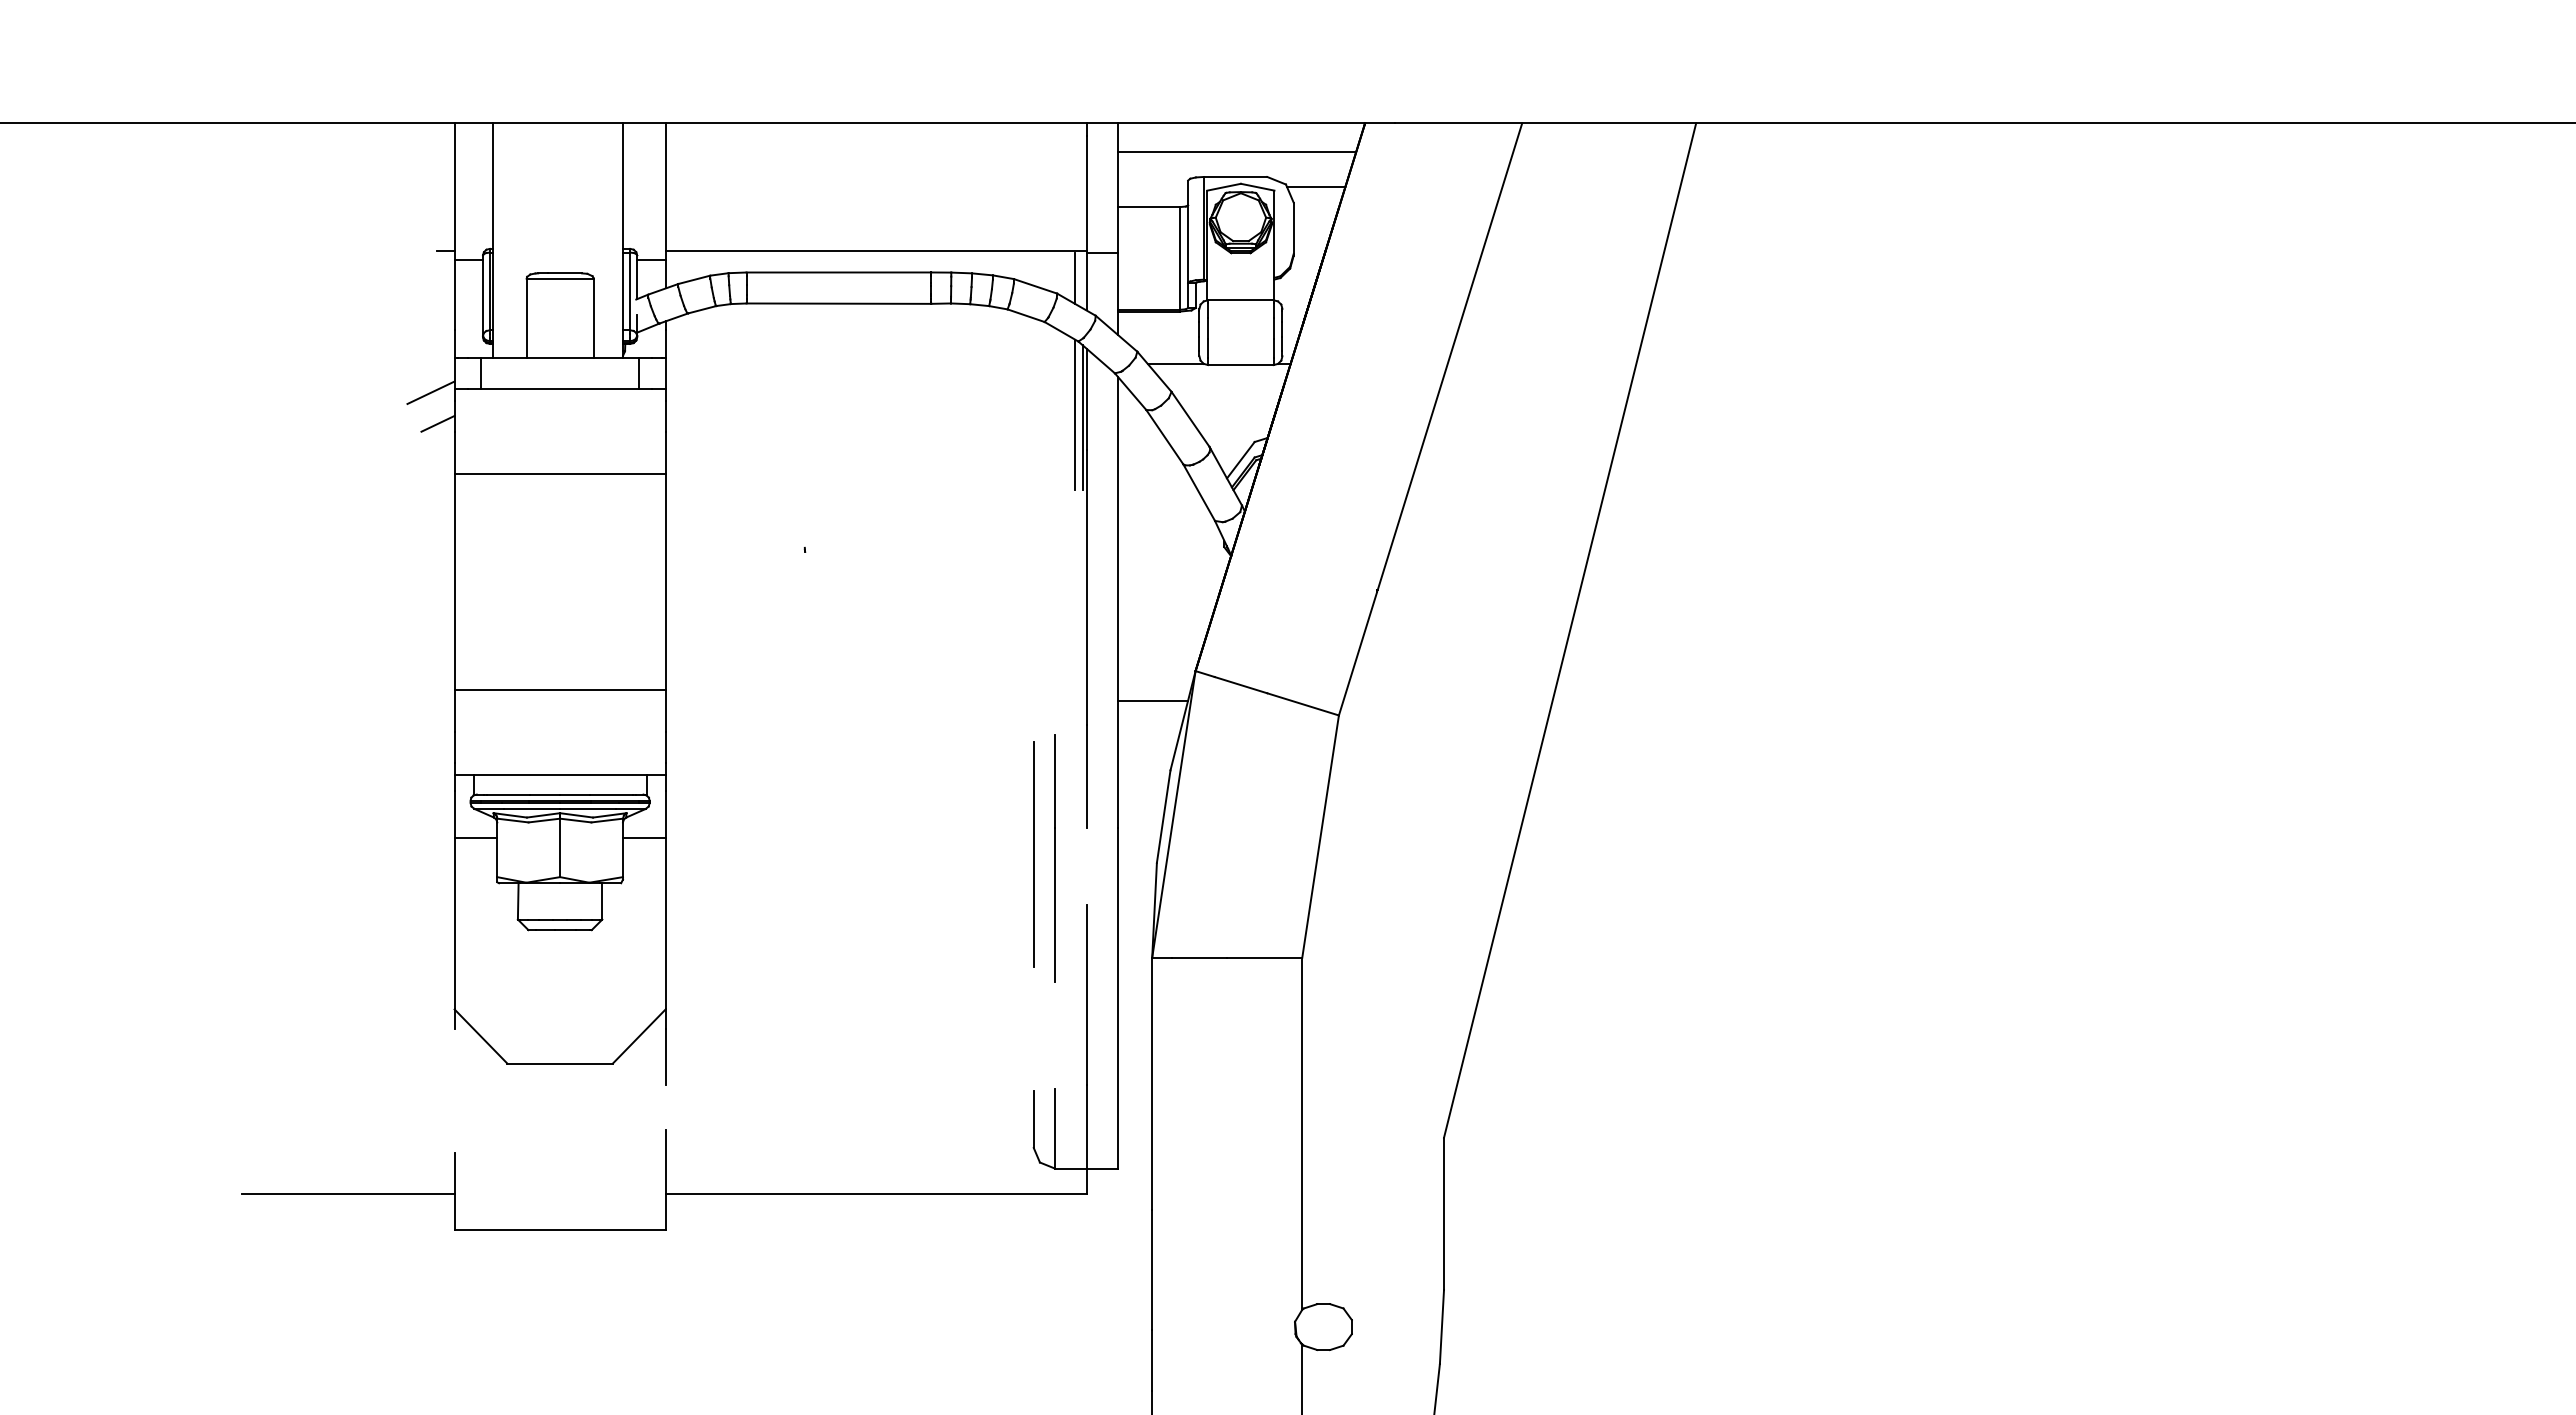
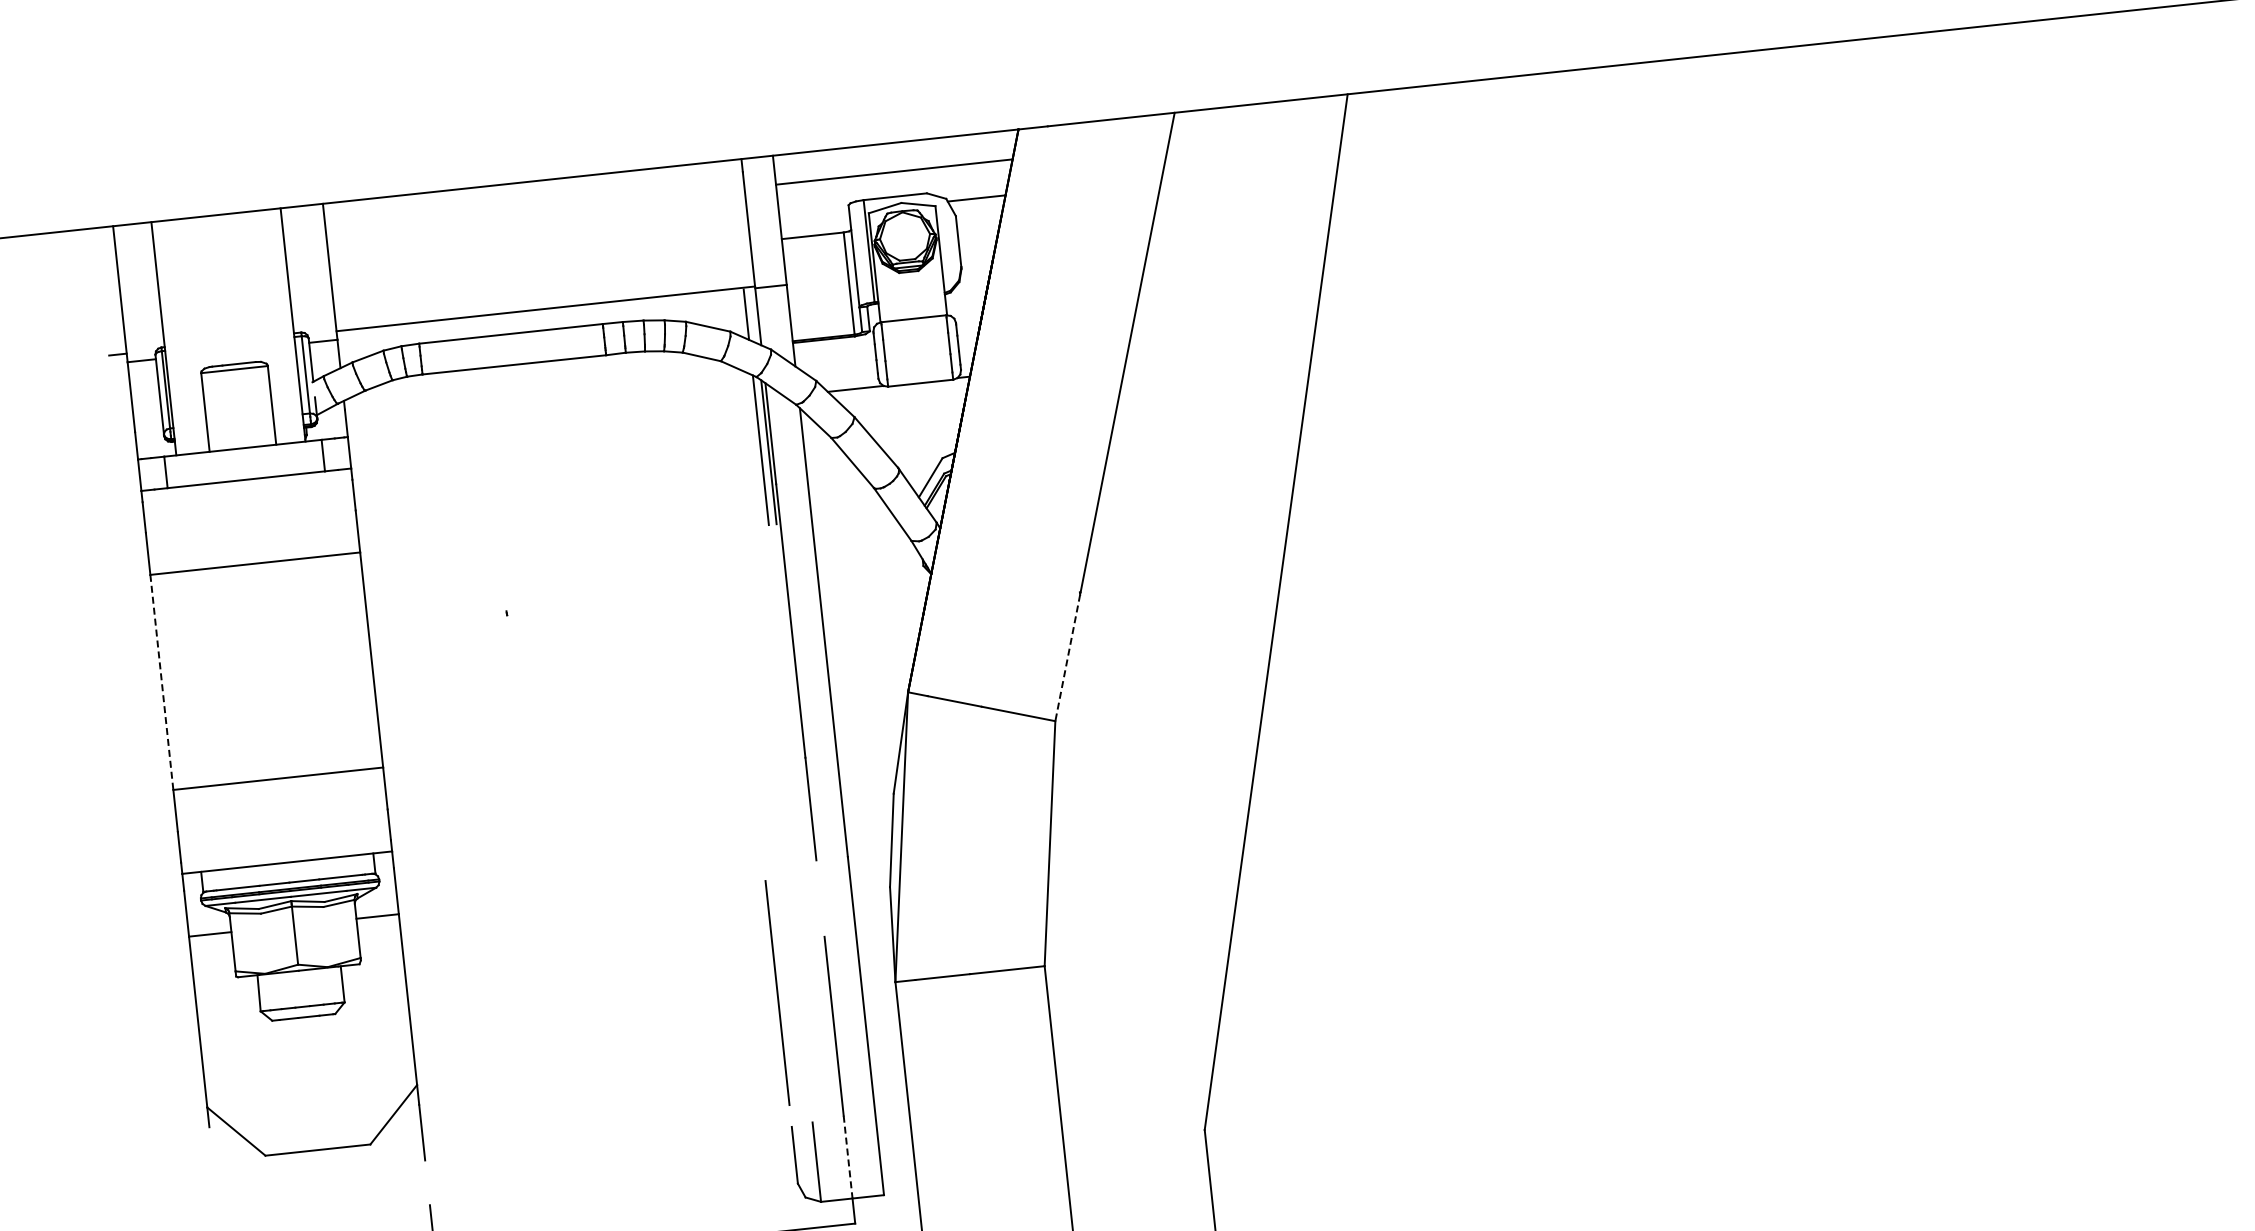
line: (430, 392) -> (117, 496), removed
line: (437, 423) -> (128, 526), removed
line: (454, 582) -> (161, 682), solid -> dashed
line: (1357, 654) -> (1067, 658), solid -> dashed
line: (1152, 701) -> (868, 727), removed
line: (1033, 854) -> (777, 993), moved
line: (1054, 858) -> (787, 893), removed
line: (1086, 1126) -> (848, 1156), solid -> dashed

